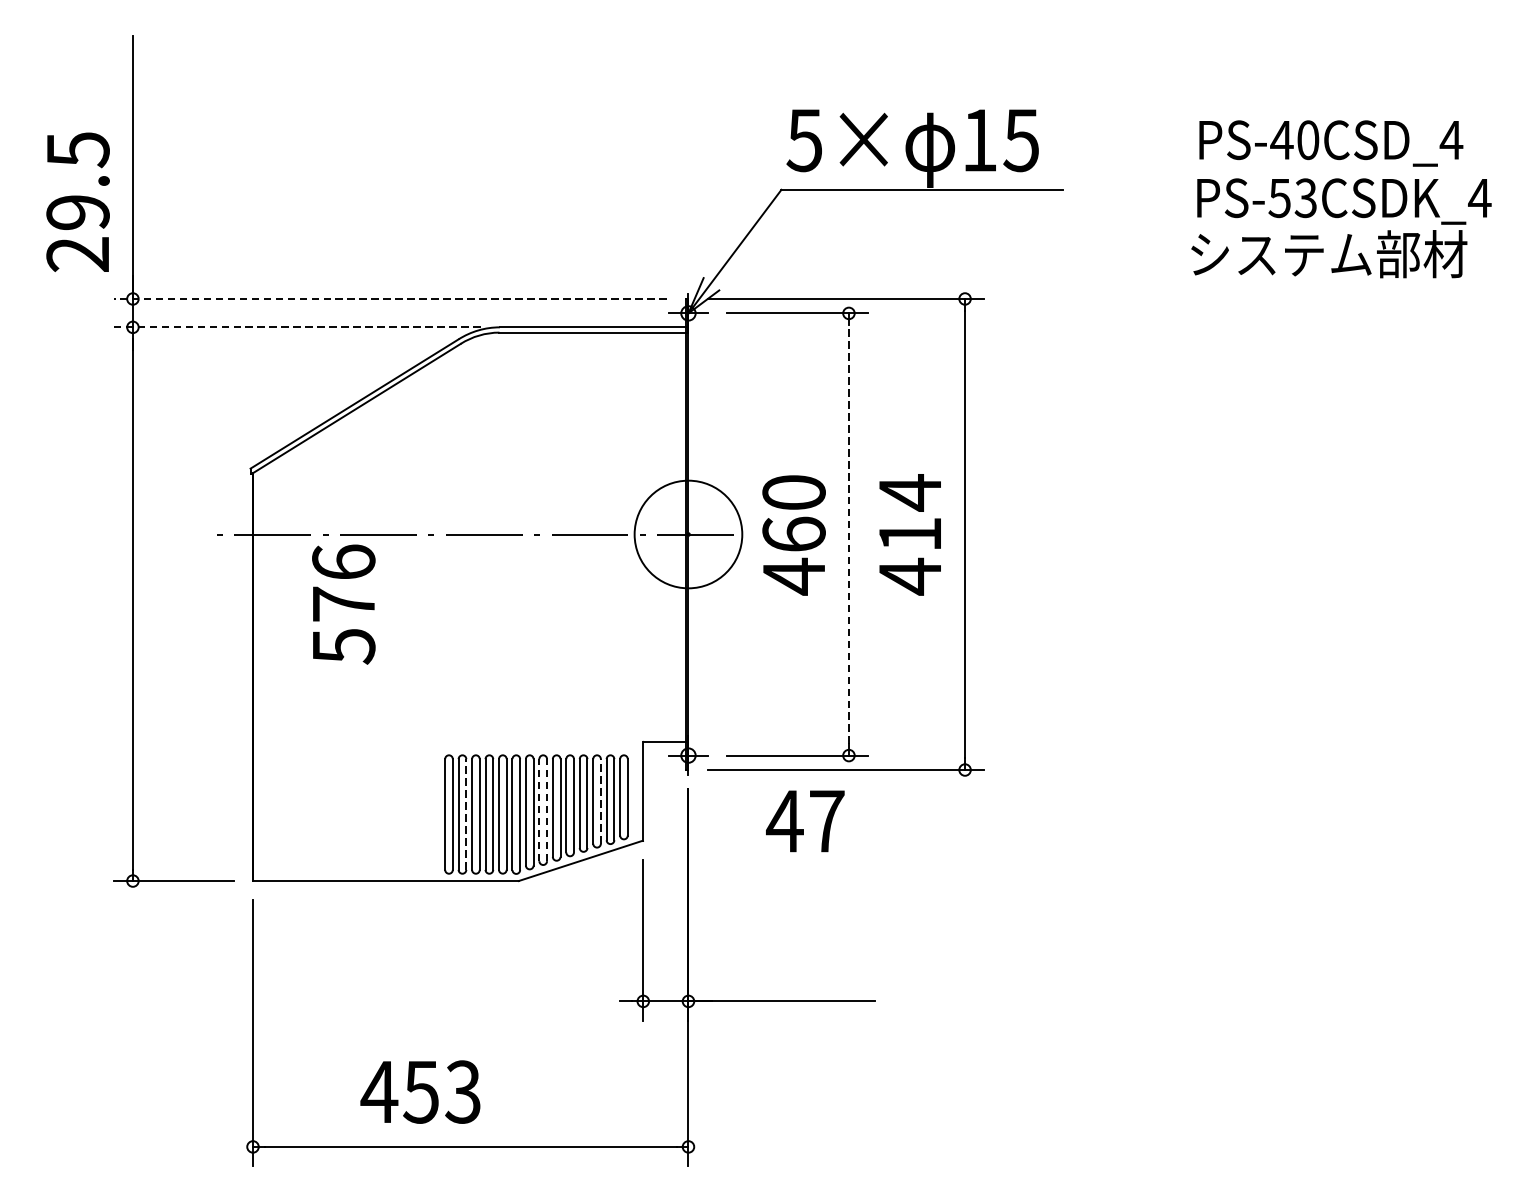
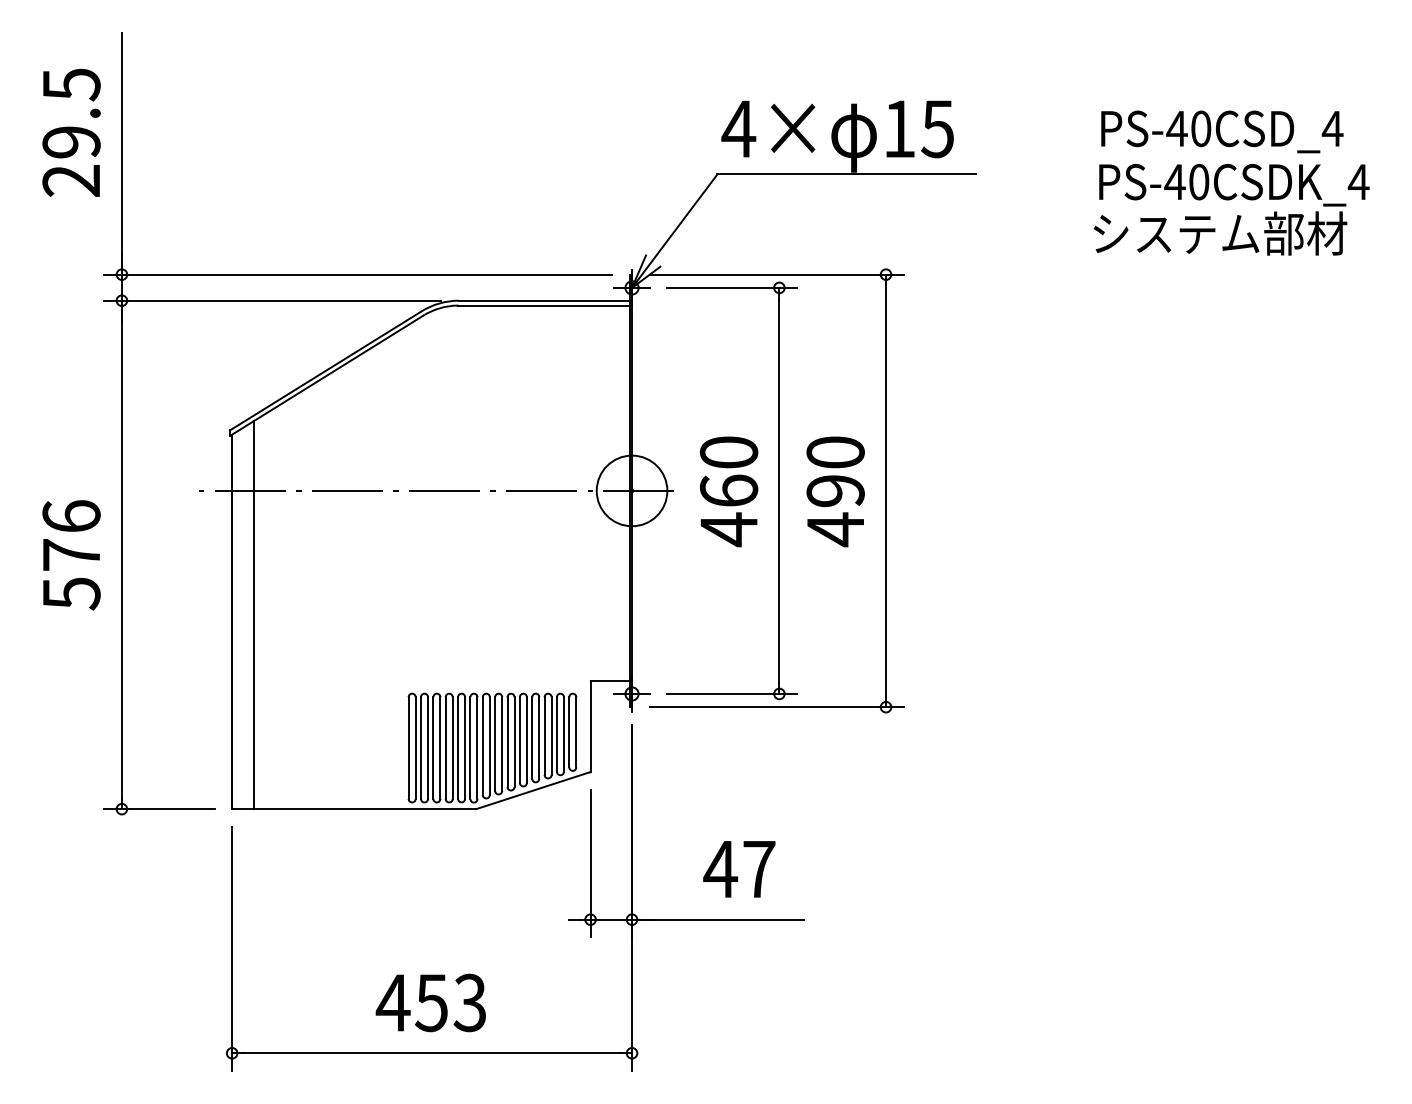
text: (804, 140) -> (738, 129), 5× -> 4×
text: (1292, 198) -> (1186, 182), PS-53CSDK_4 -> PS-40CSDK_4
text: (78, 201) -> (71, 132), moved
line: (390, 298) -> (358, 274), dashed -> solid
line: (296, 327) -> (272, 300), dashed -> solid
text: (910, 513) -> (835, 471), 414 -> 490
circle: (687, 534) -> (631, 490), size x0.71
line: (849, 534) -> (779, 490), dashed -> solid
text: (343, 604) -> (71, 555), moved
line: (276, 669) -> (253, 614), added
line: (600, 801) -> (551, 736), dashed -> solid
line: (539, 810) -> (495, 744), dashed -> solid
line: (547, 810) -> (502, 744), dashed -> solid
line: (466, 814) -> (428, 748), dashed -> solid
text: (805, 821) -> (739, 869), moved
text: (419, 1091) -> (430, 1002), moved

